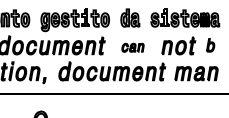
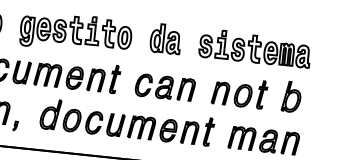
part: (210, 45) -> (291, 97), size x1.43
part: (132, 47) -> (164, 87), size x1.67

